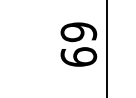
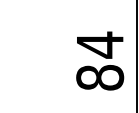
text: (78, 43) -> (99, 59), 69 -> 84

